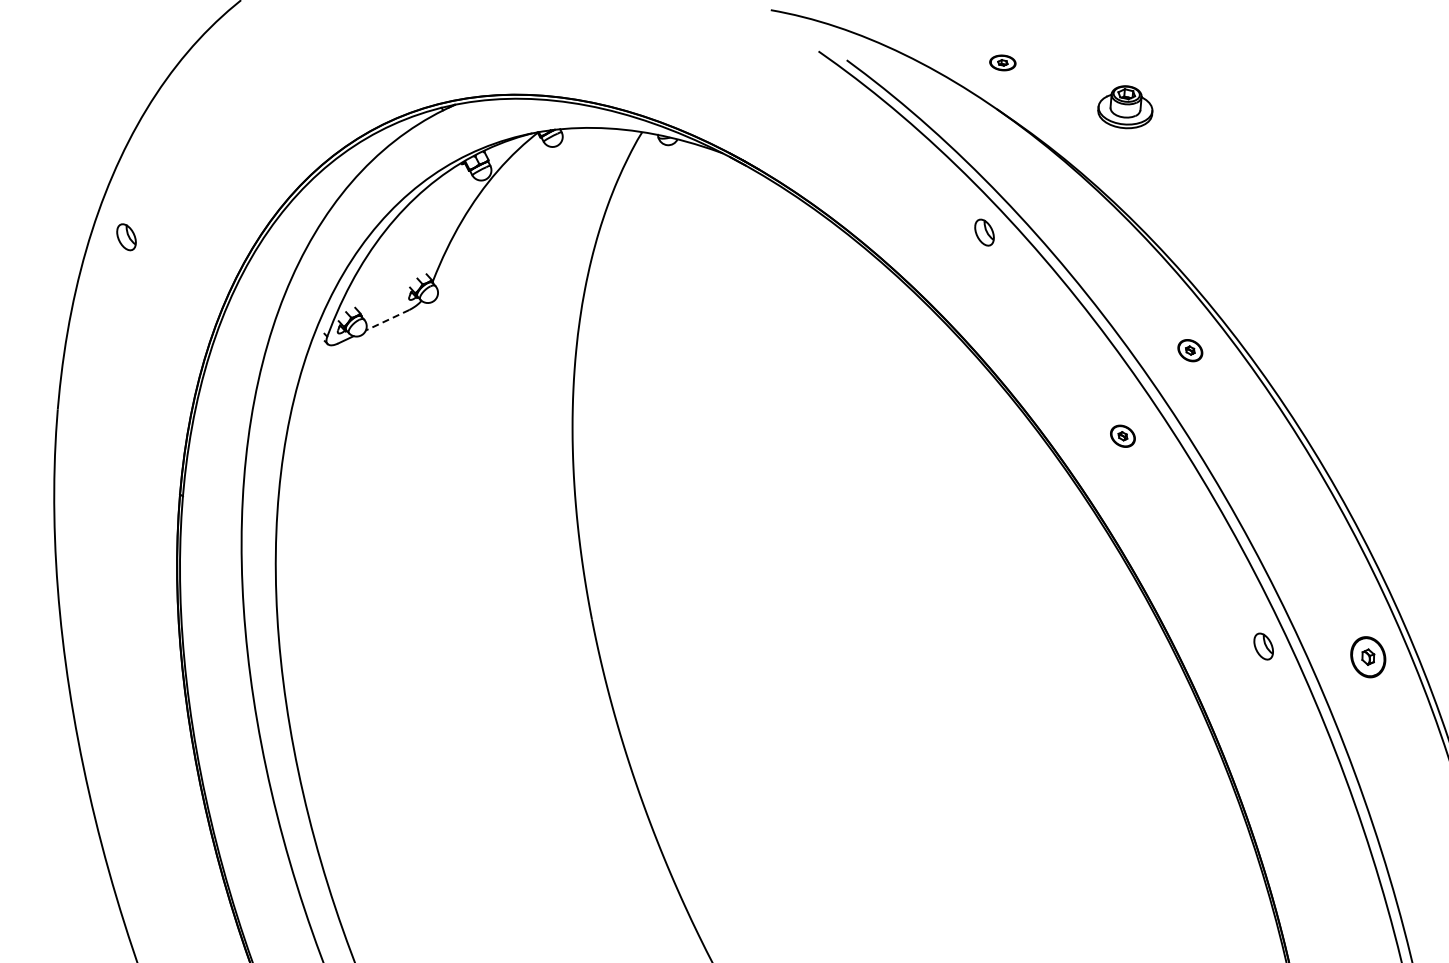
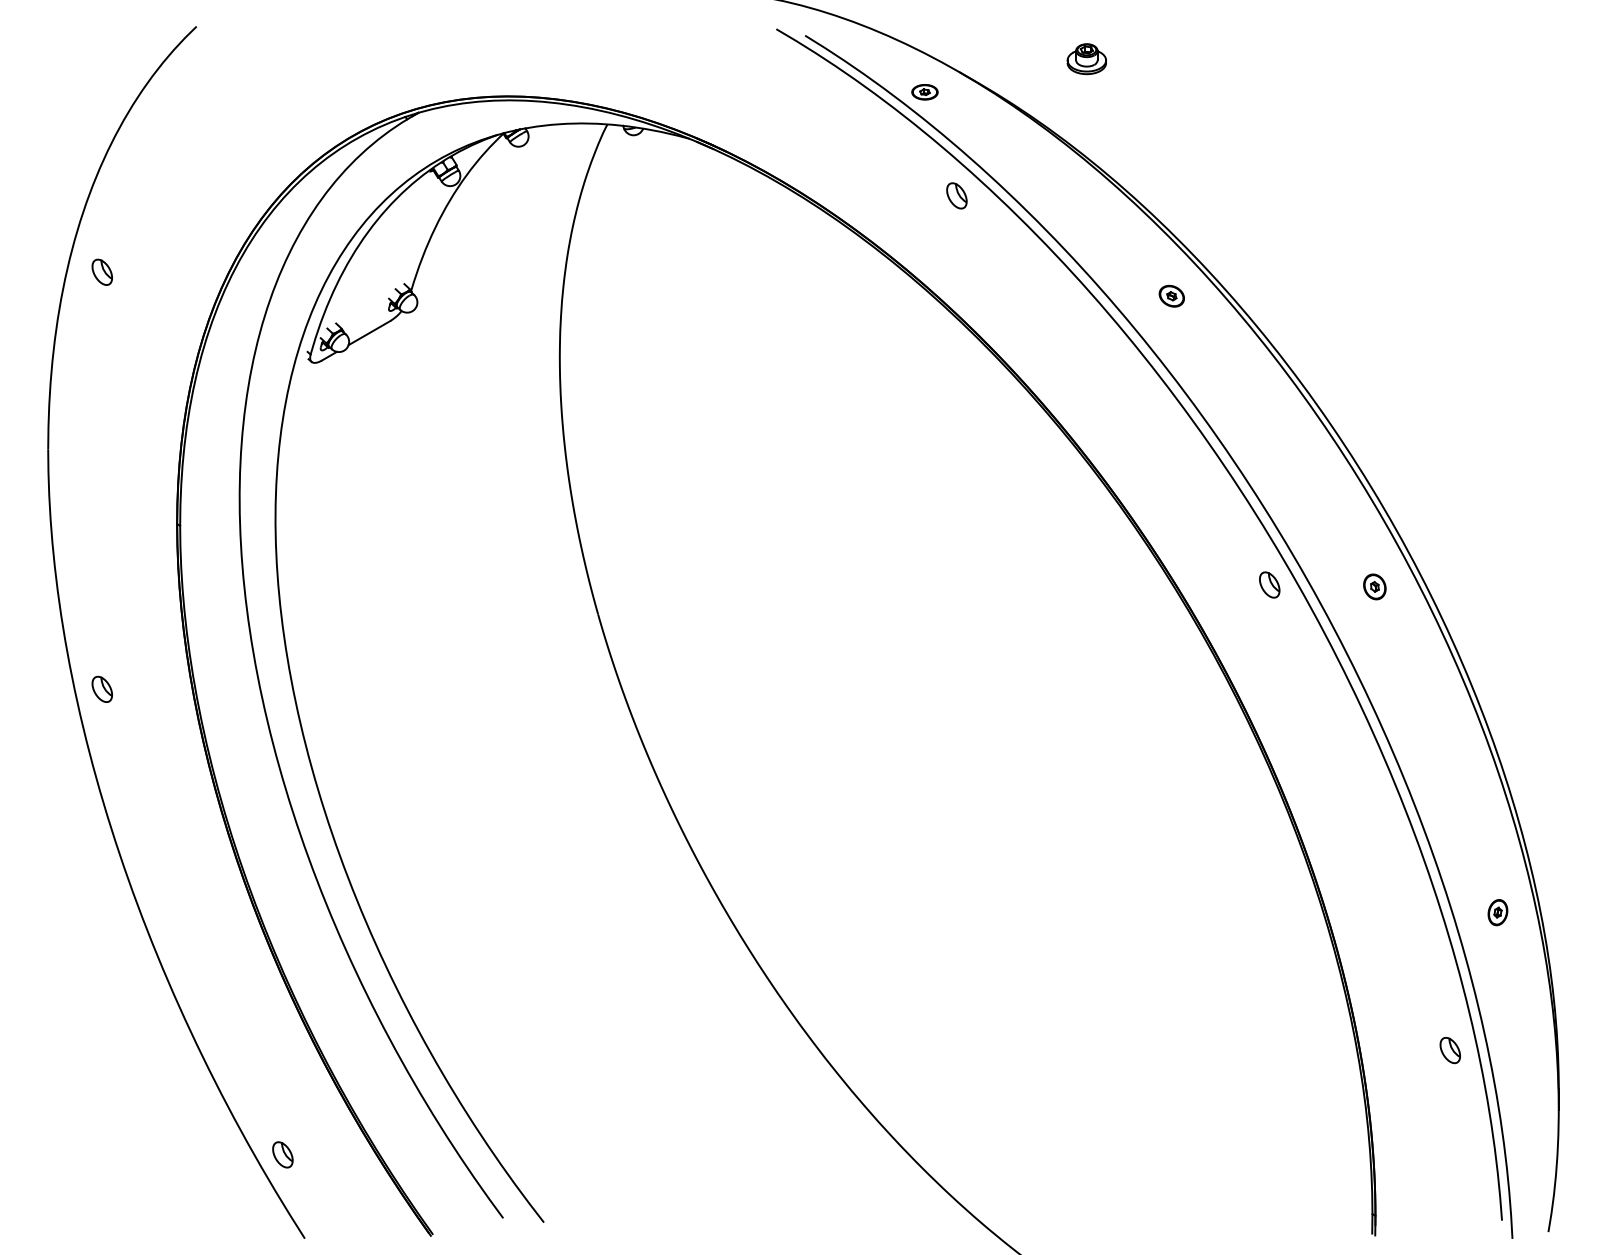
part: (1002, 63) -> (924, 92), moved
part: (1125, 107) -> (1086, 59), size x0.71
line: (387, 320) -> (369, 333), dashed -> solid
part: (1122, 435) -> (1111, 386), removed
part: (90, 651) -> (101, 688), added
part: (1367, 656) -> (1374, 586), size x0.62

